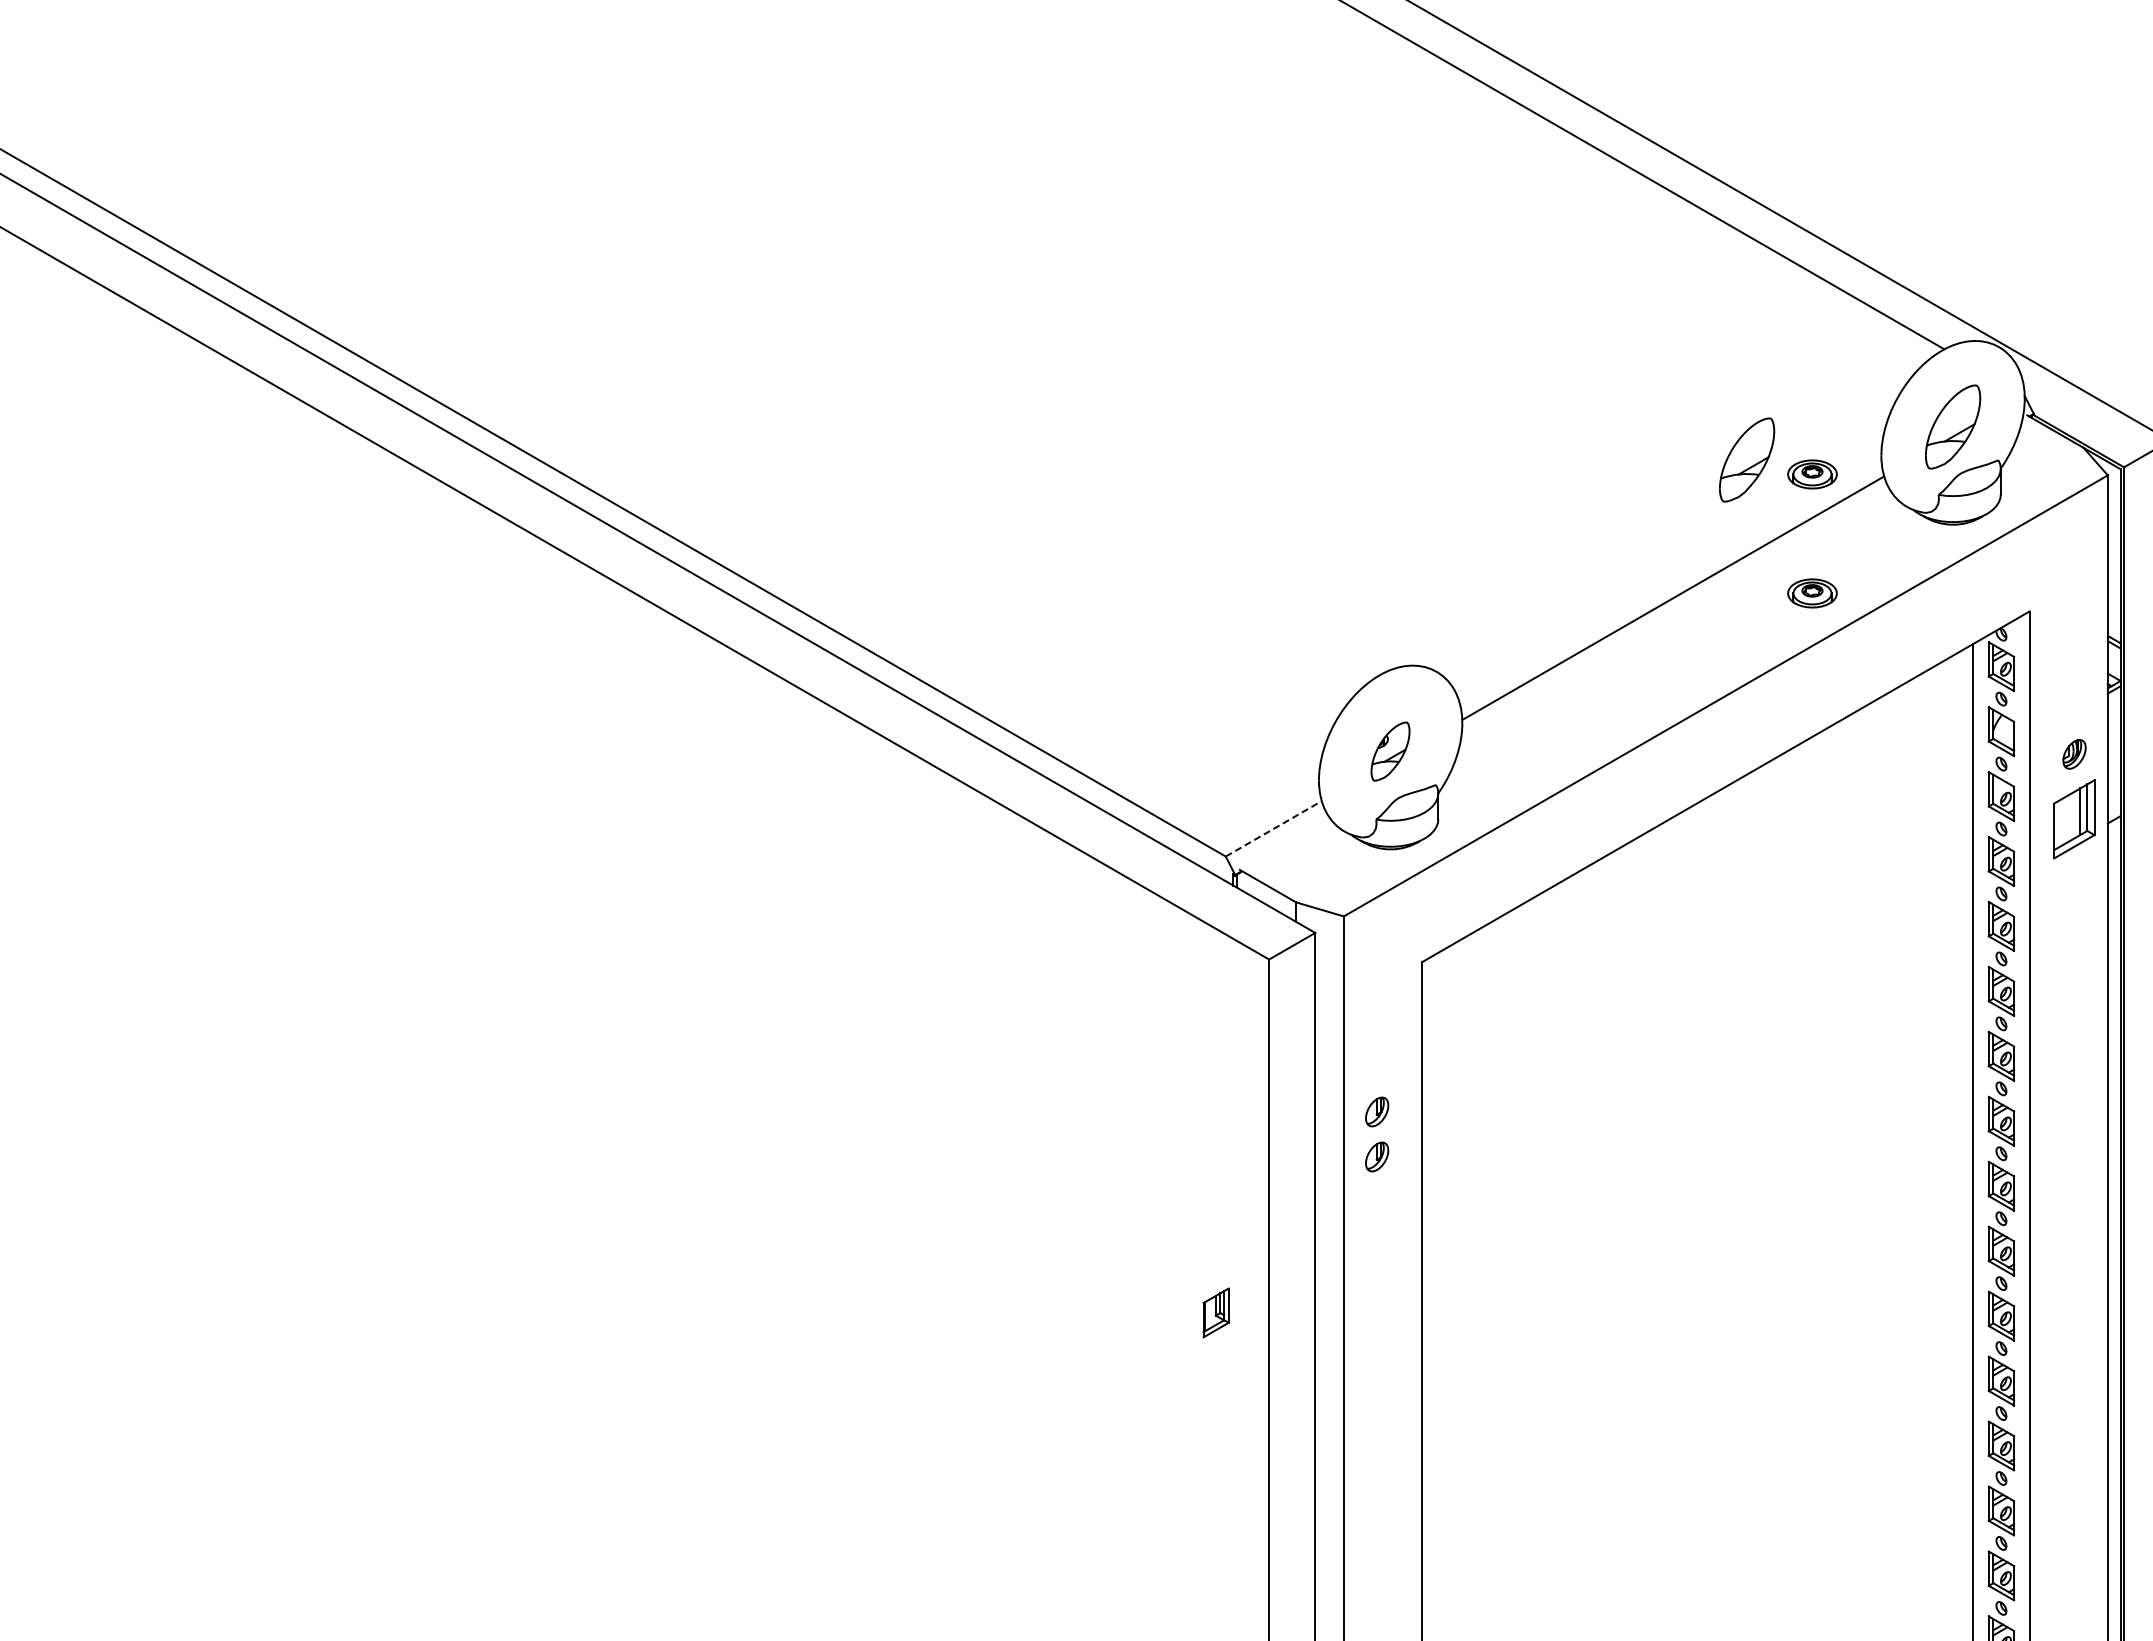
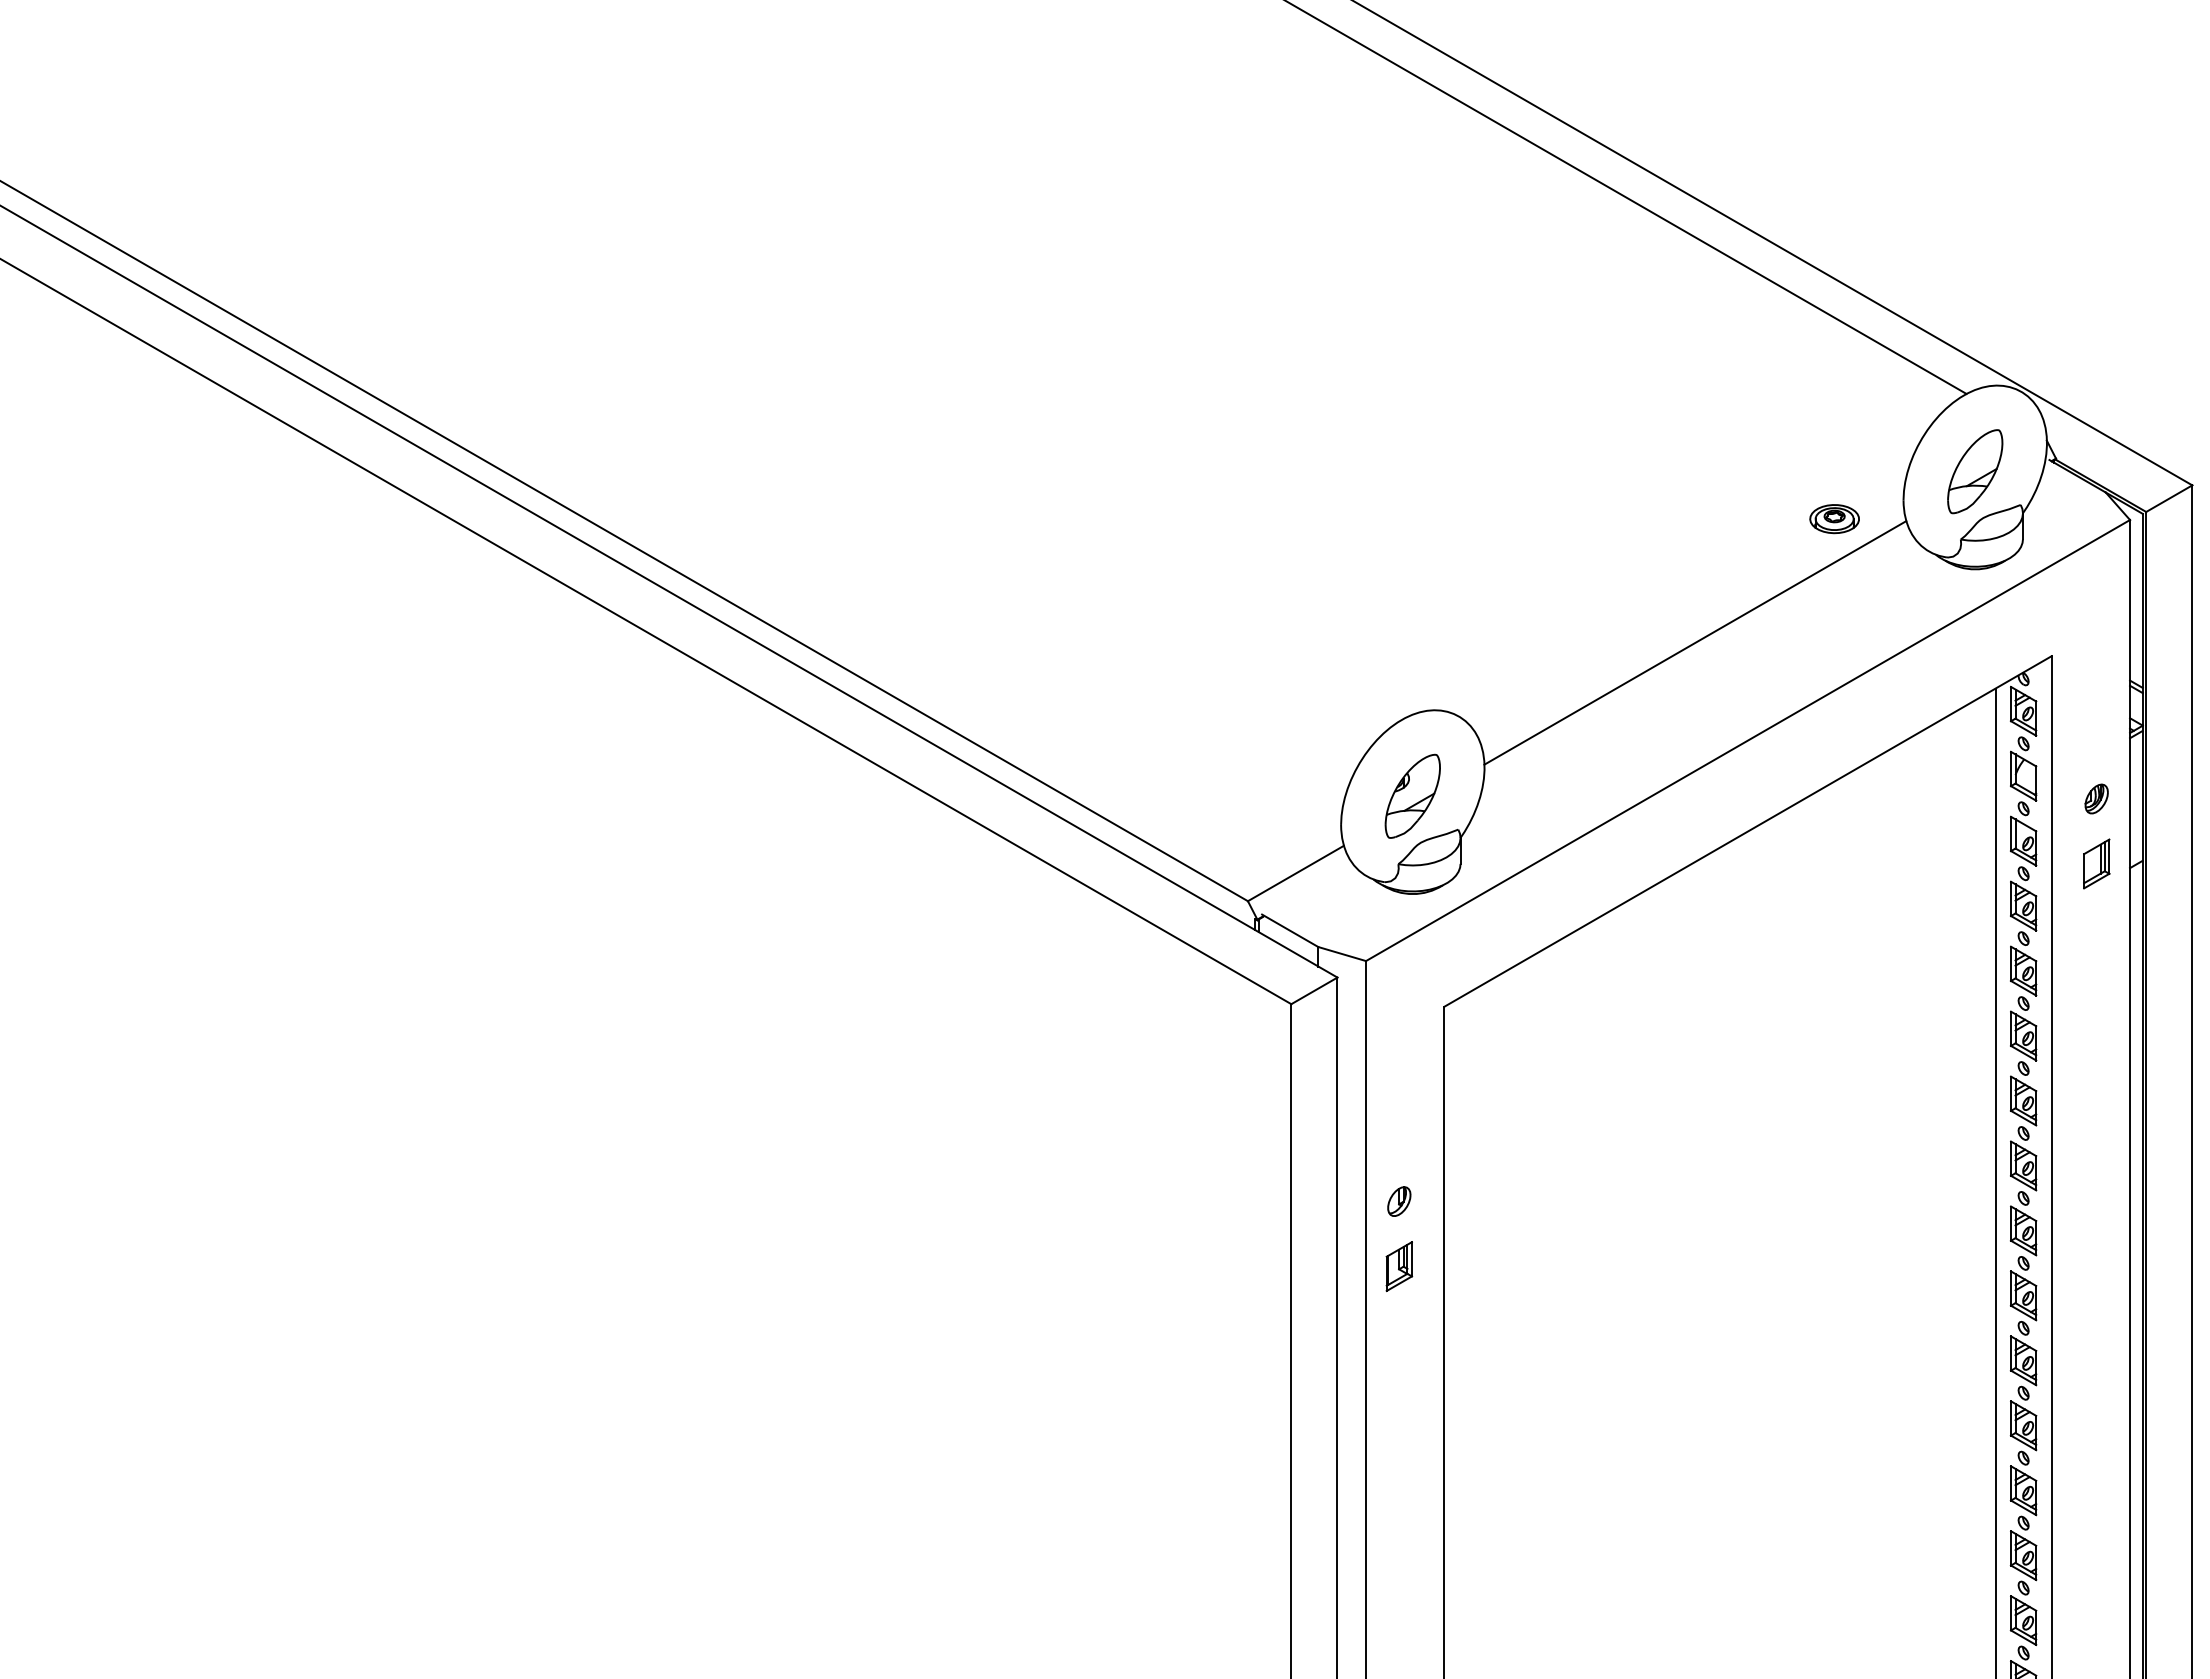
part: (1747, 459) -> (1769, 504), removed
part: (1812, 593) -> (1834, 638), removed
part: (1390, 750) -> (1412, 795), size x1.43
part: (2074, 818) -> (2096, 863), size x0.62
line: (1274, 828) -> (1296, 873), dashed -> solid
part: (1377, 1111) -> (1399, 1156), removed
part: (1216, 1312) -> (1399, 1266), moved

